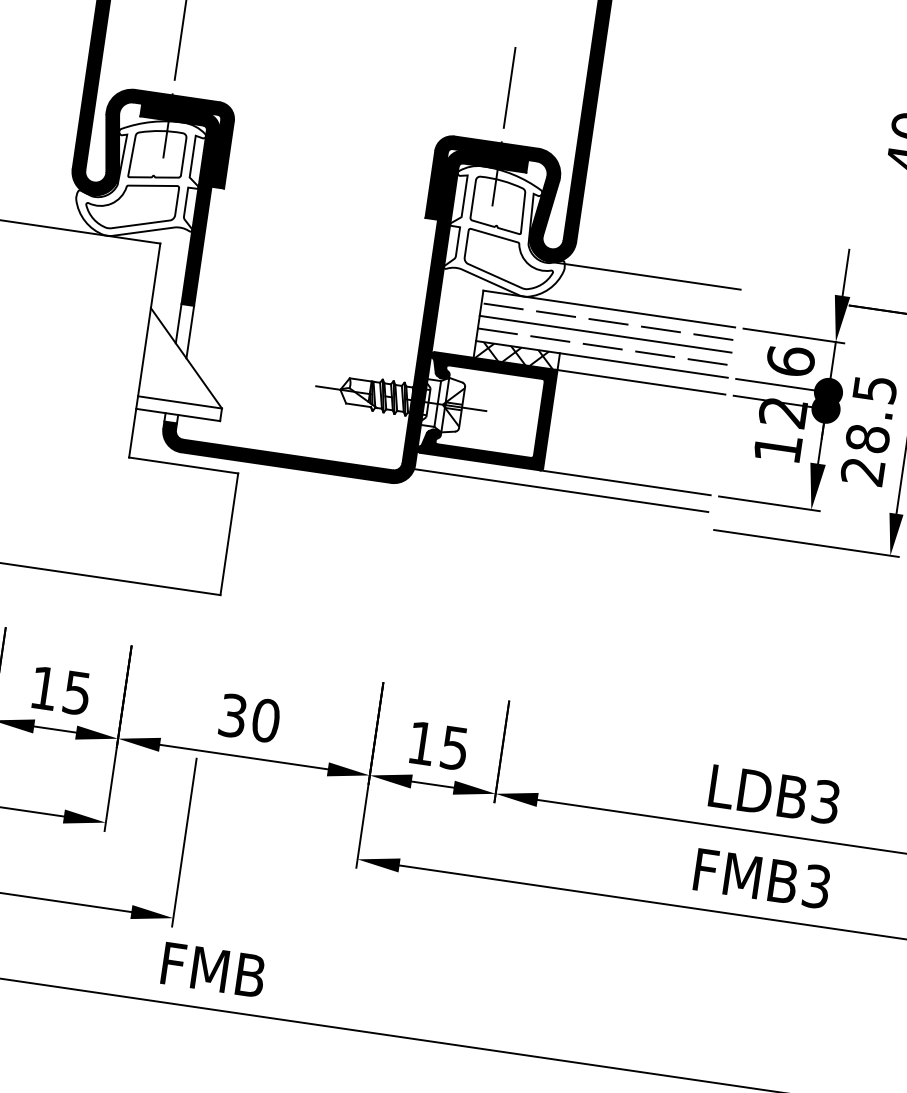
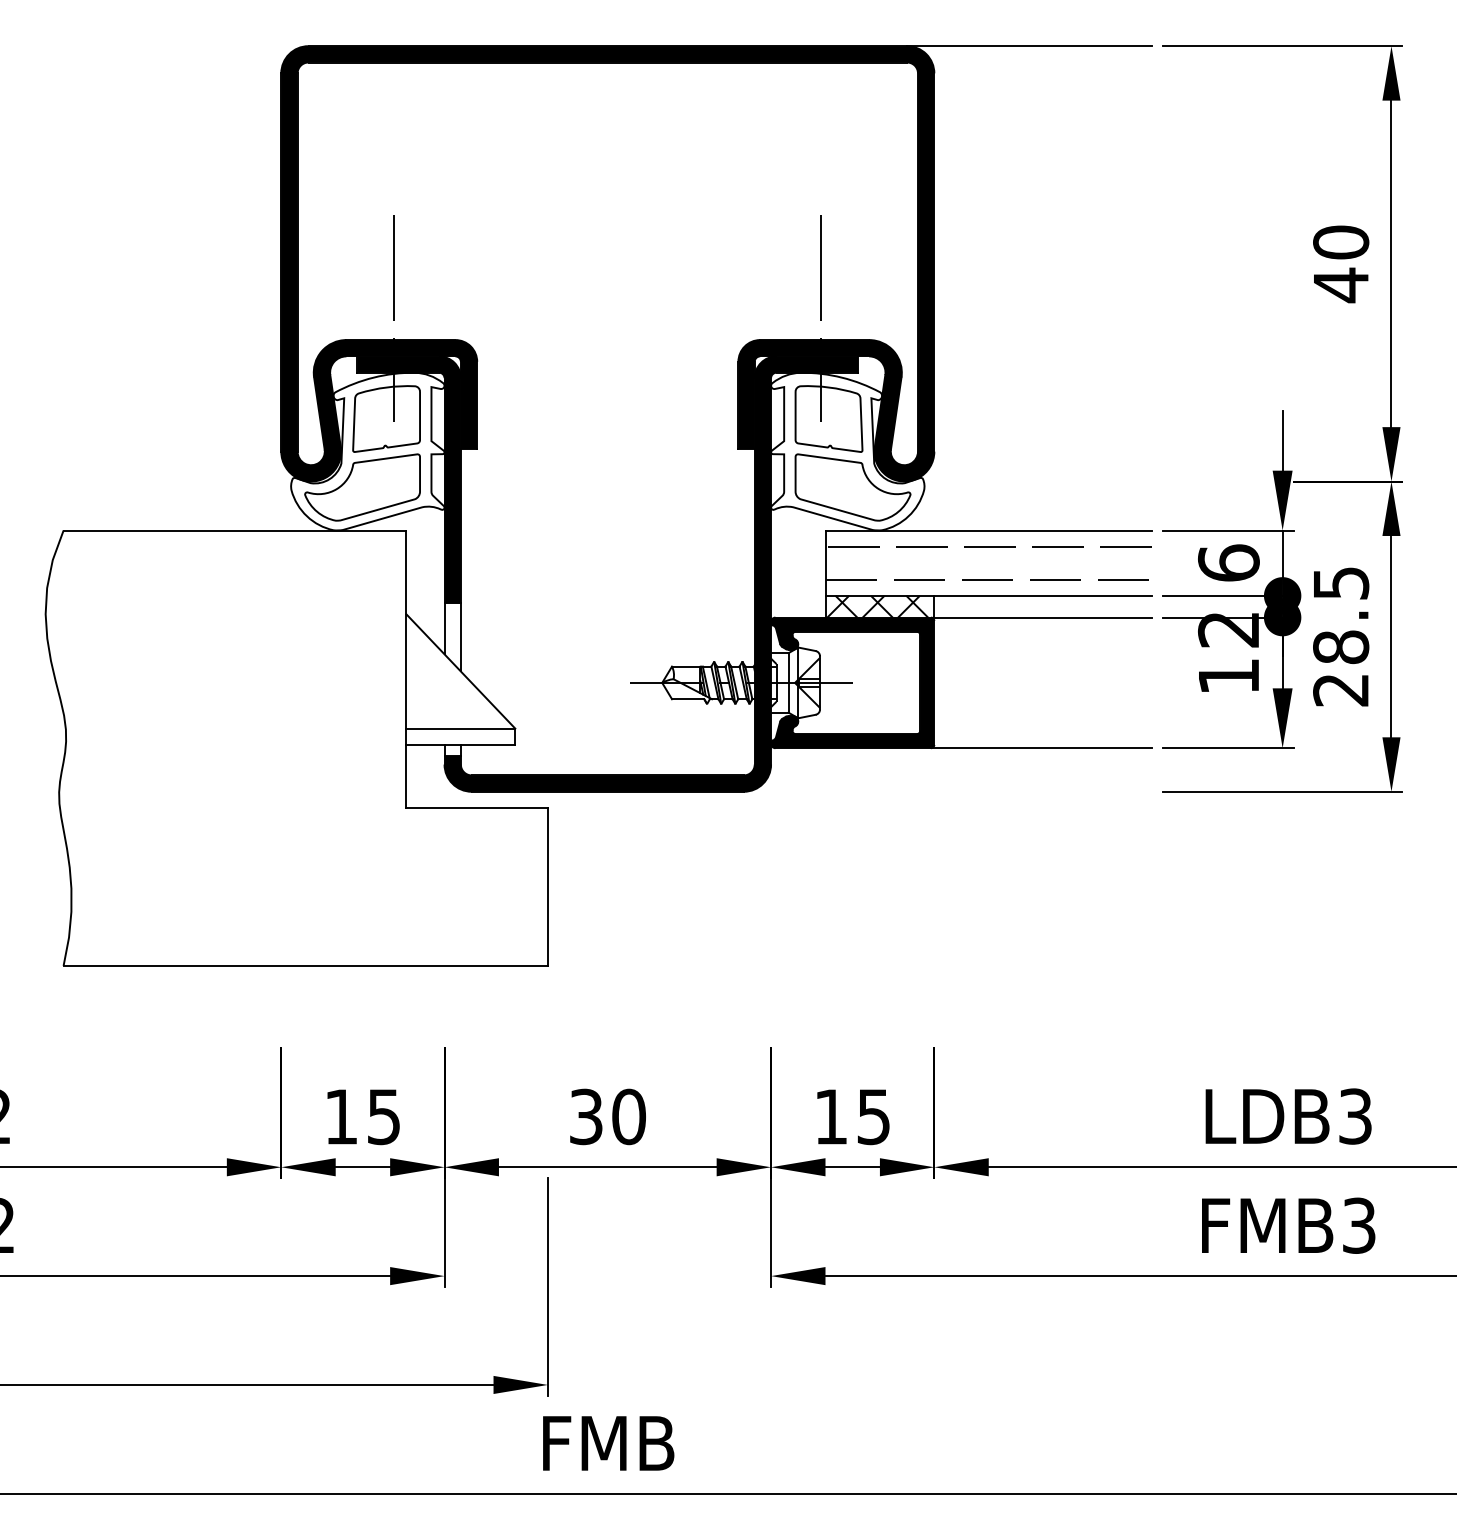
line: (646, 275) -> (1029, 481), removed
line: (605, 334) -> (988, 563), removed
line: (561, 490) -> (961, 770), removed

